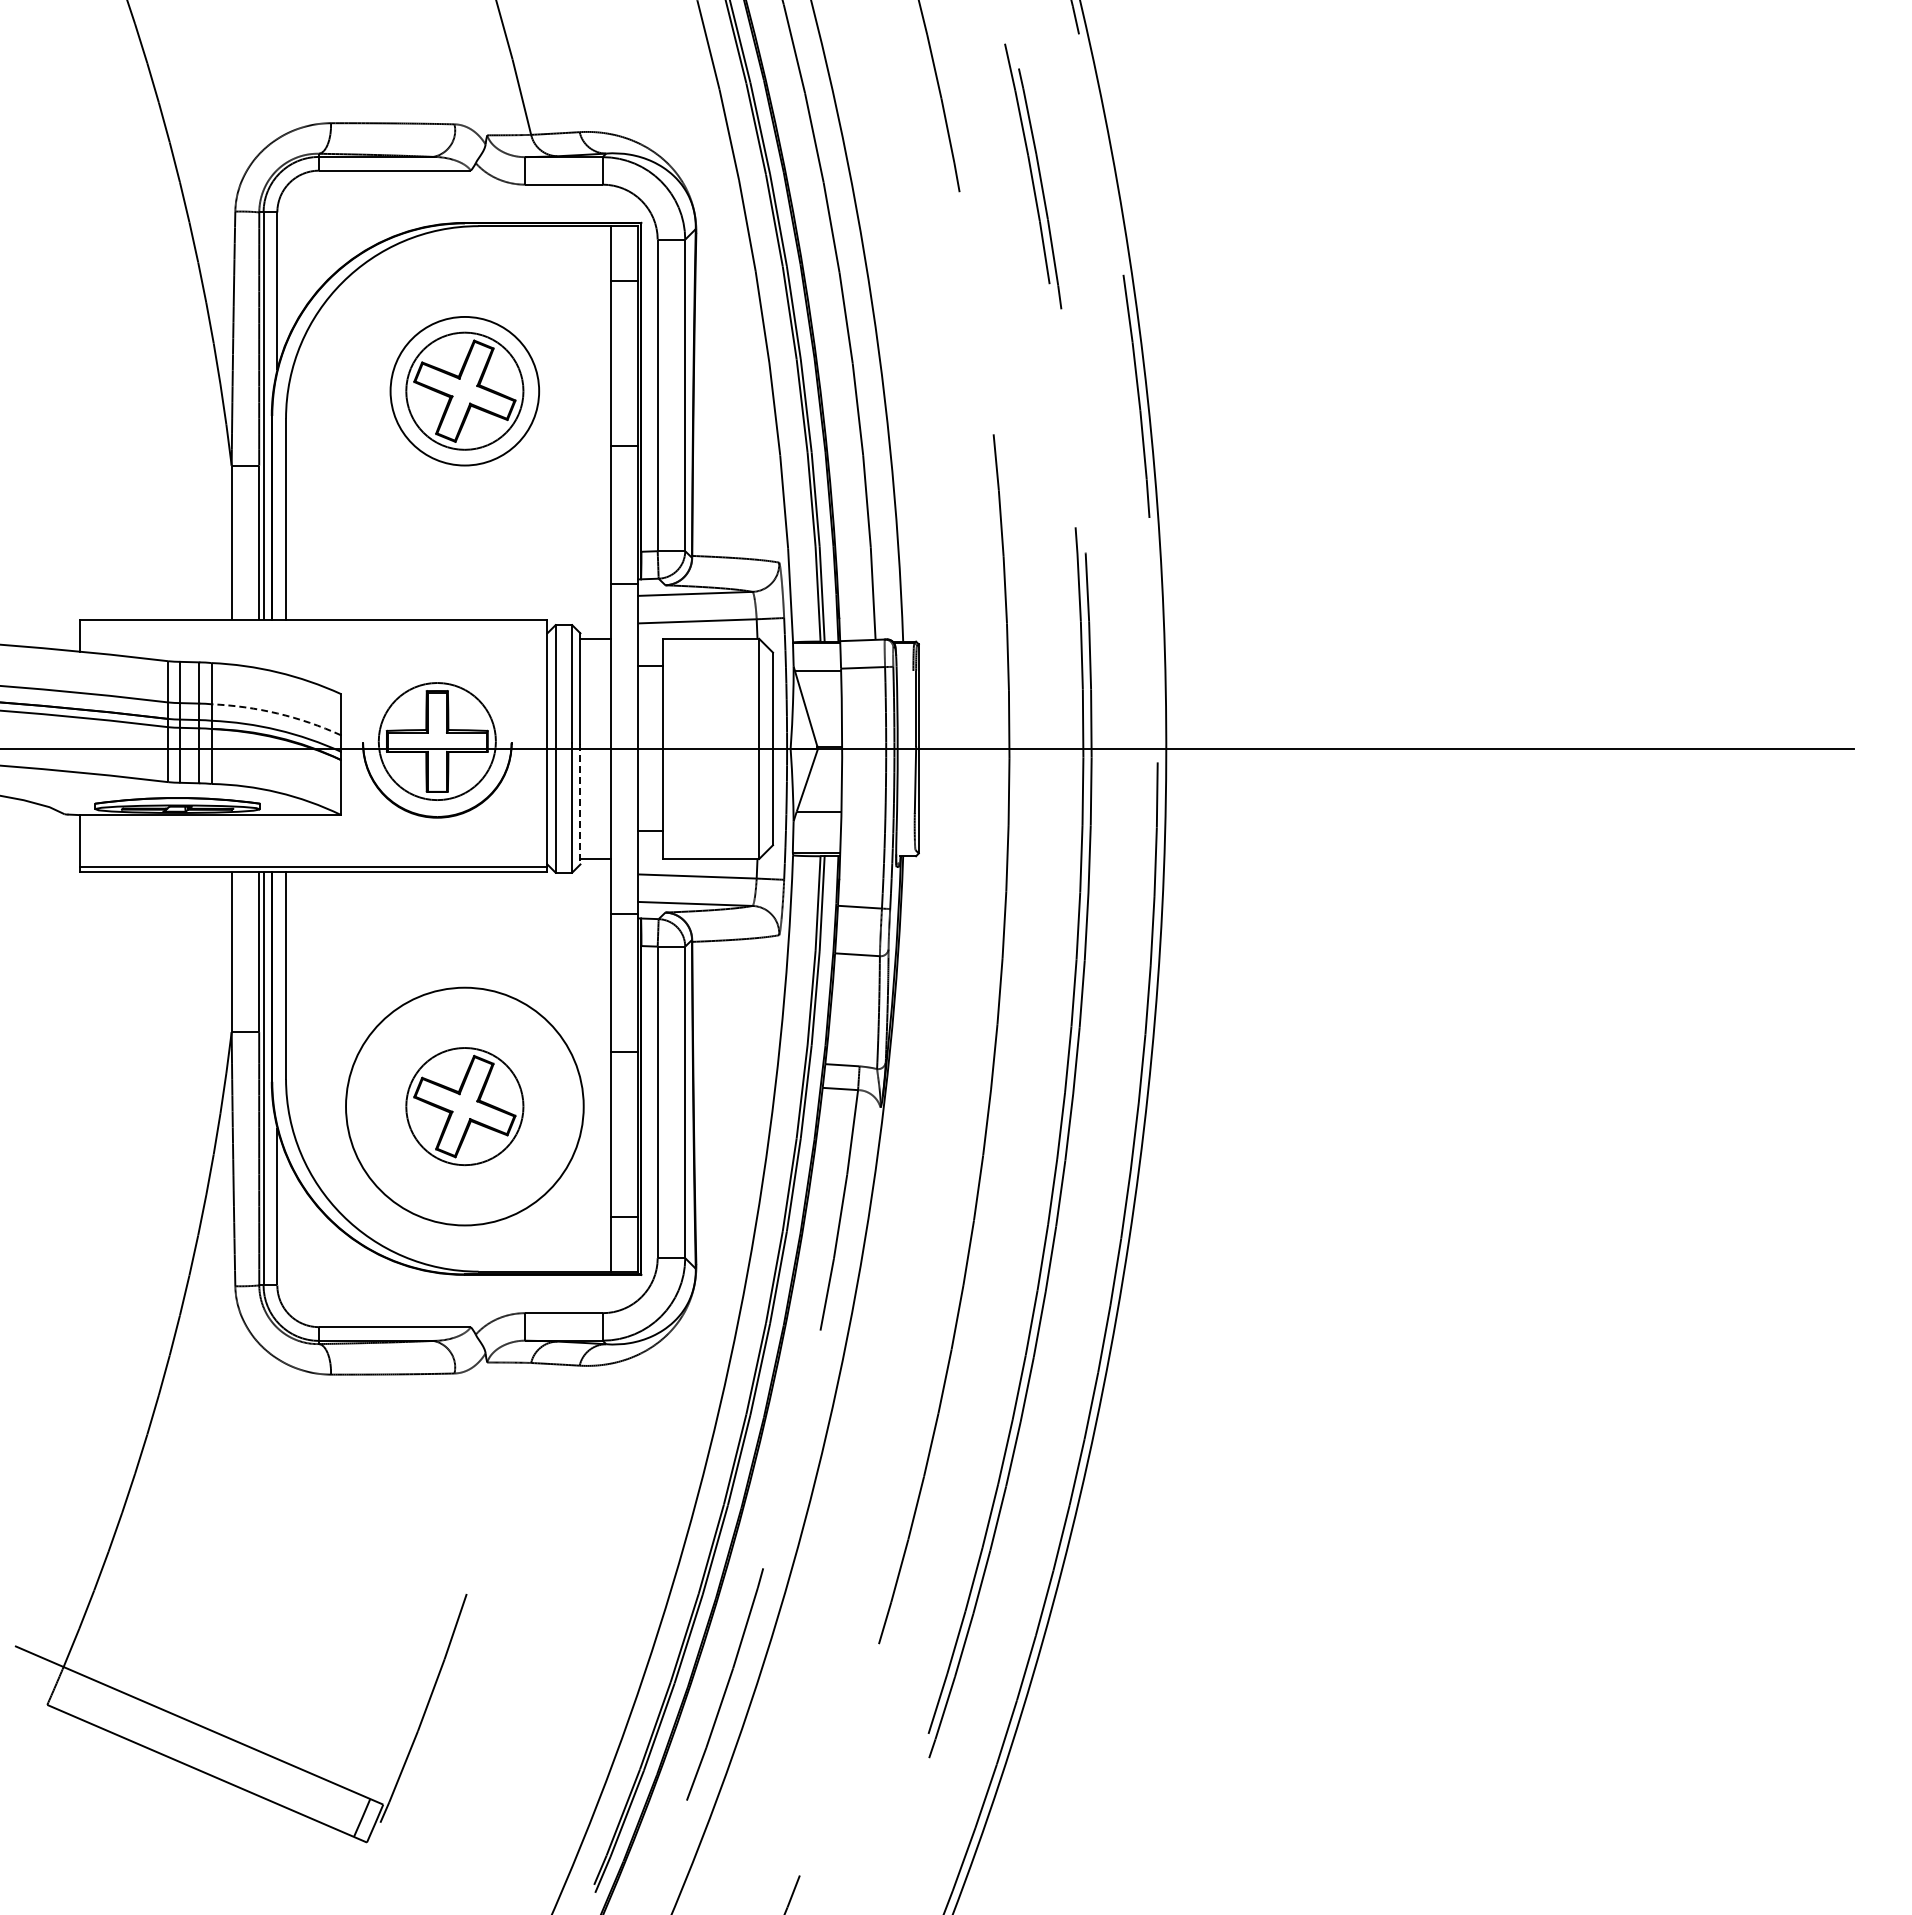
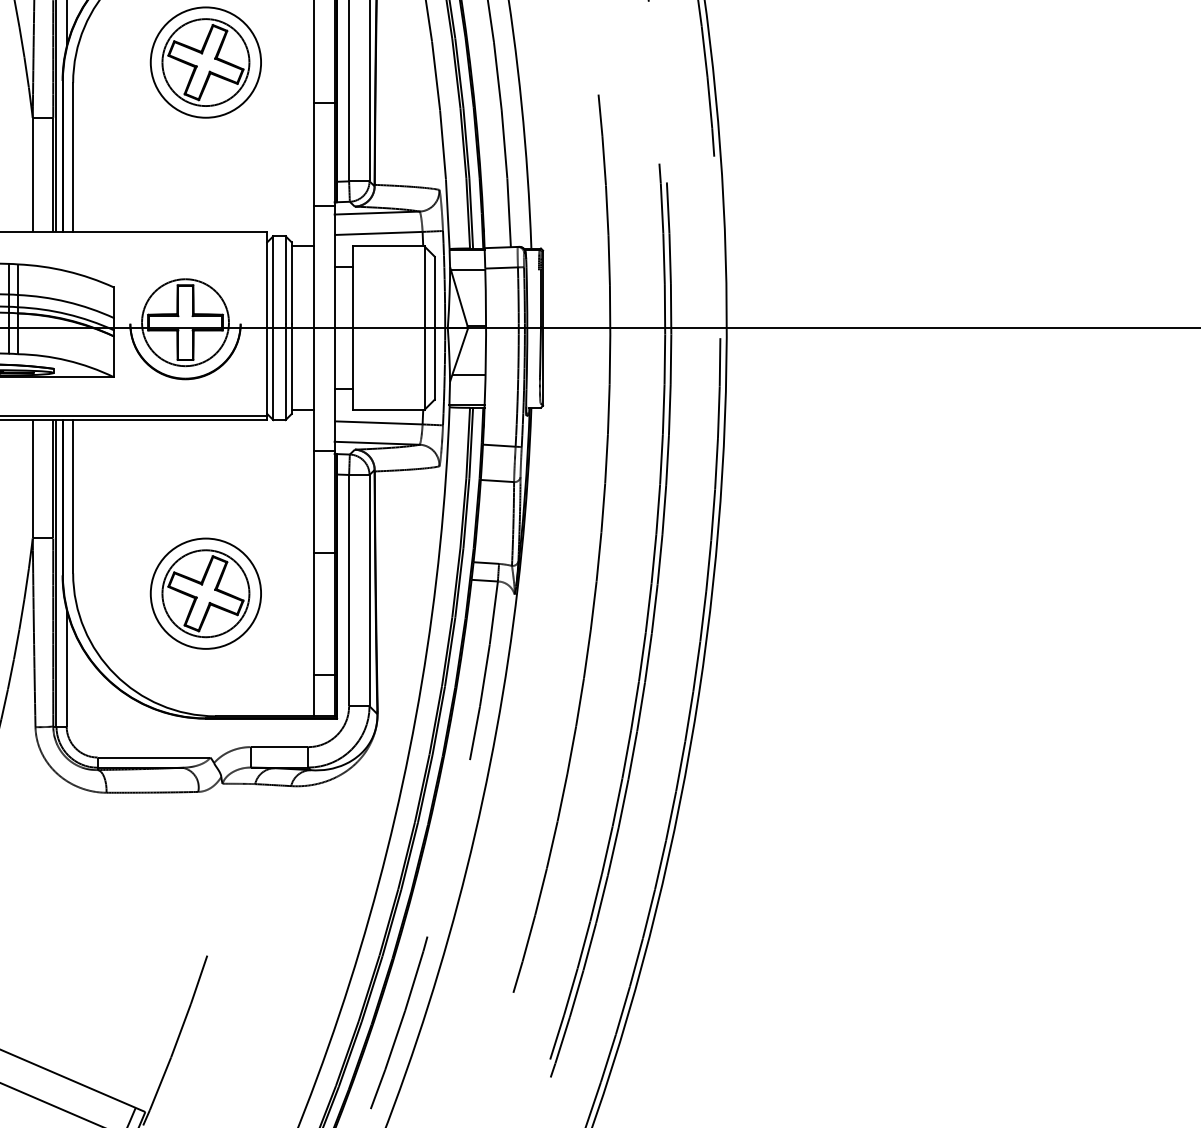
arc: (277, 713) -> (66, 301), dashed -> solid
line: (580, 804) -> (291, 369), dashed -> solid
circle: (464, 1106) -> (205, 593), size x0.62

